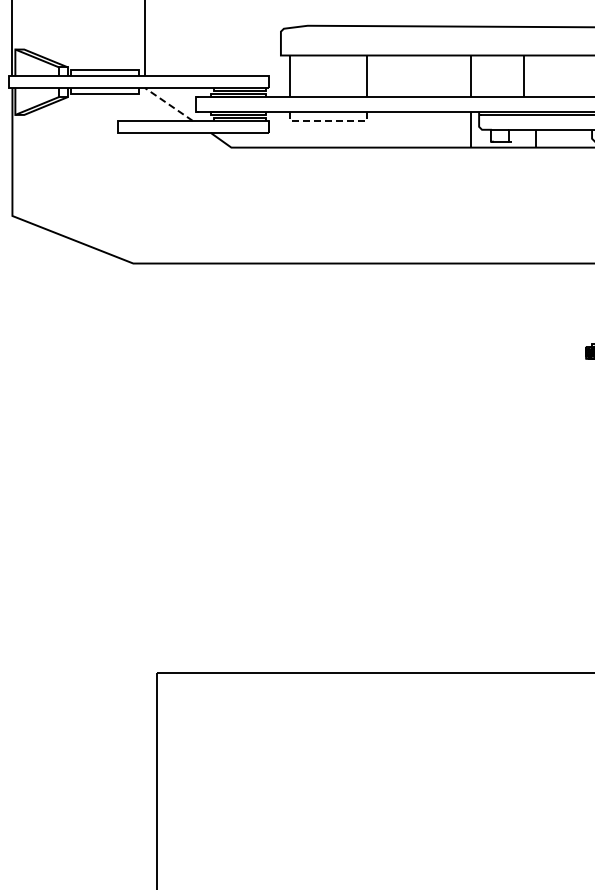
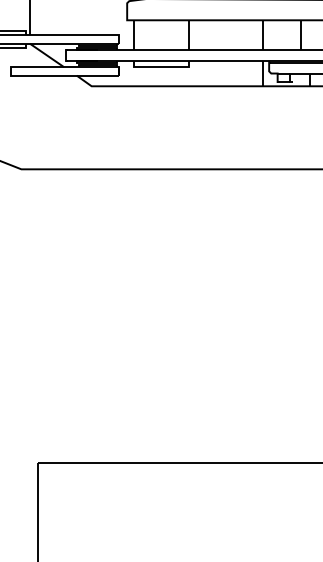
line: (168, 104) -> (46, 55), dashed -> solid
line: (328, 120) -> (161, 66), dashed -> solid

